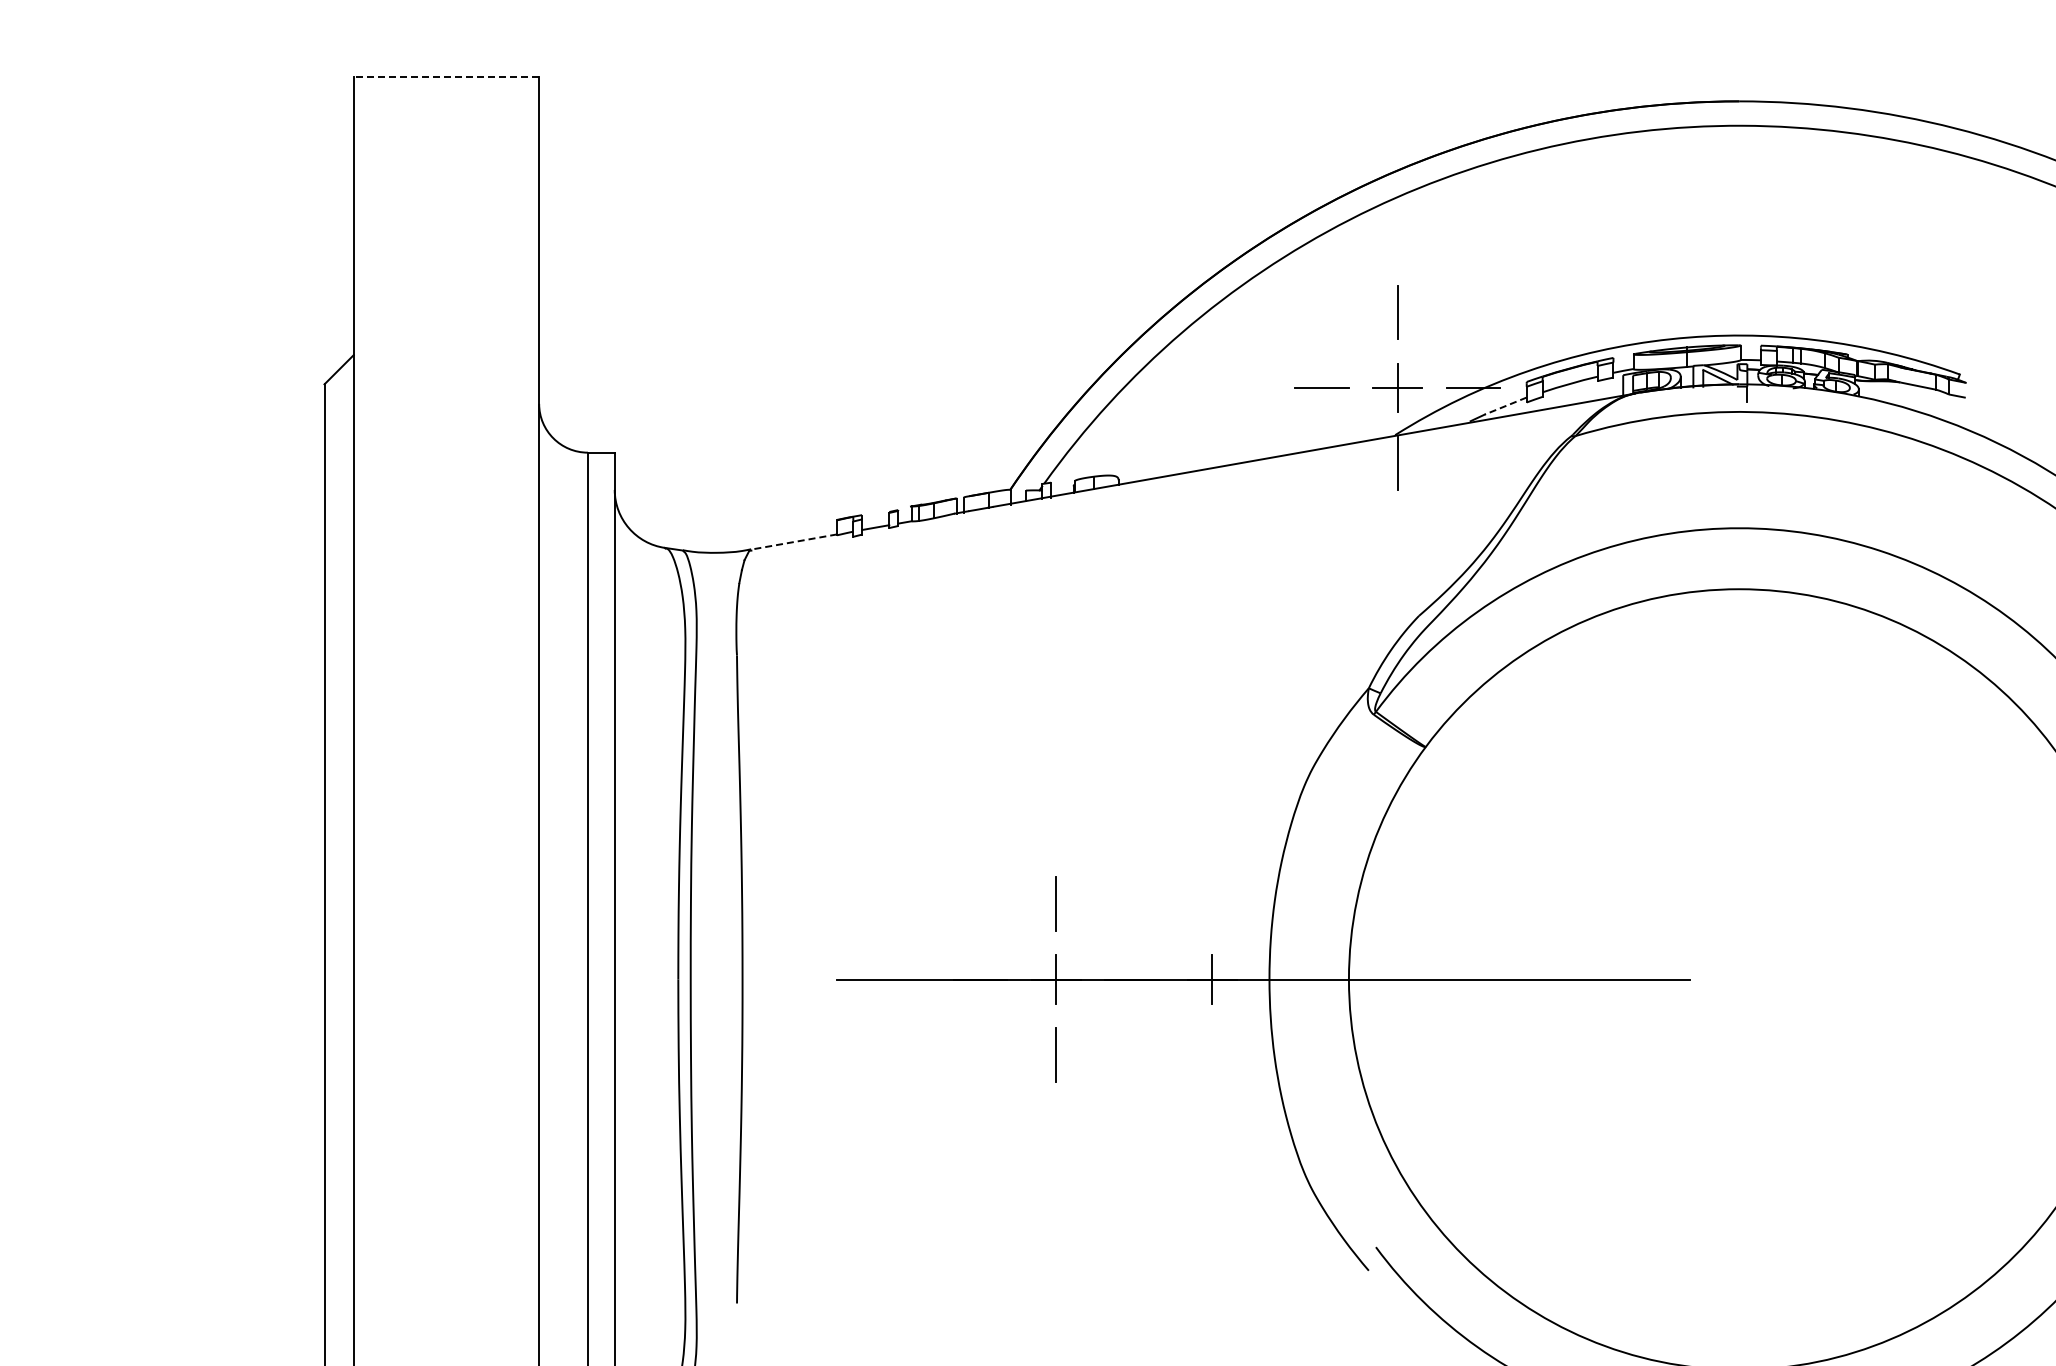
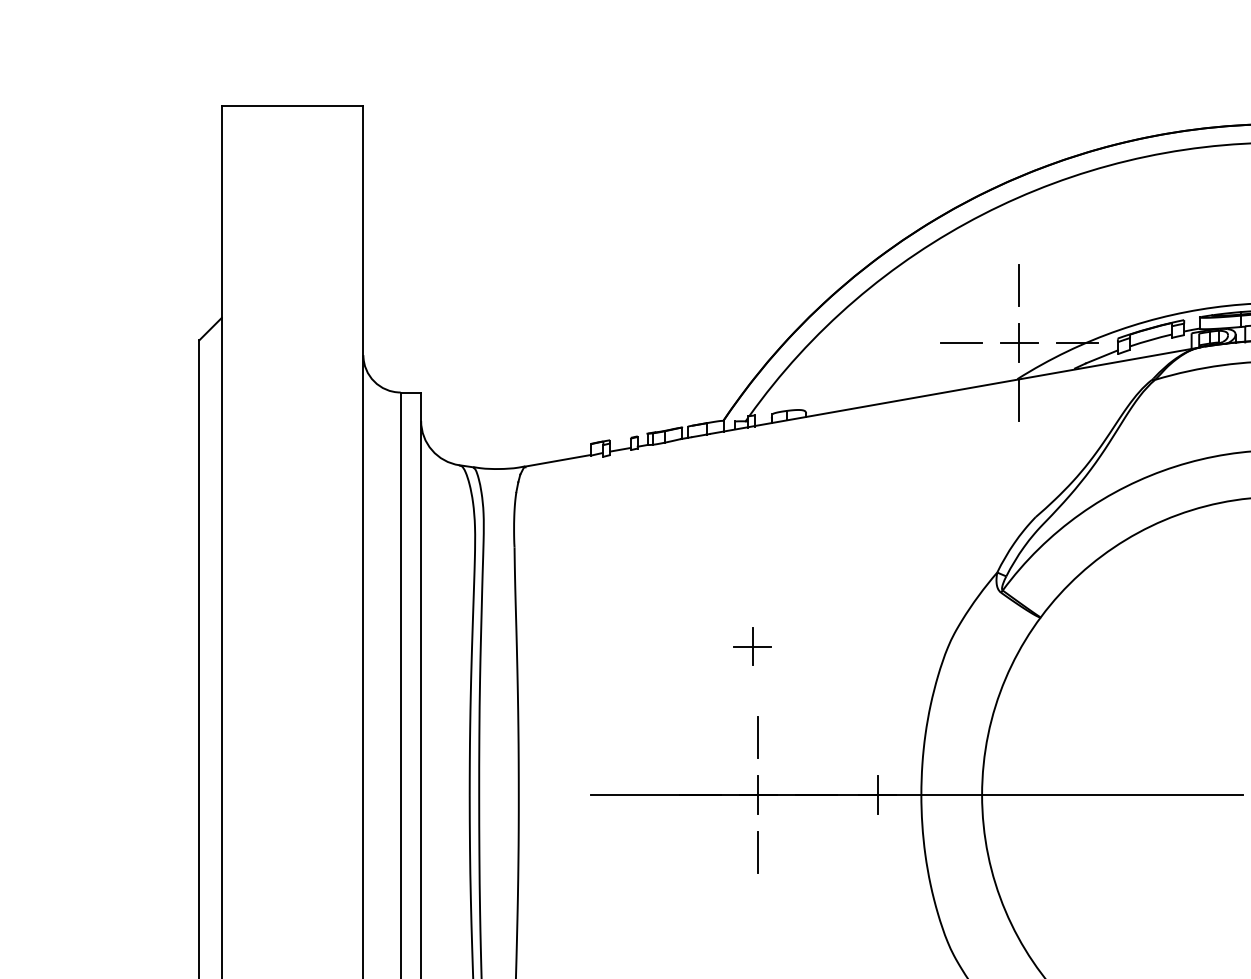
line: (446, 77) -> (292, 105), dashed -> solid
line: (1505, 406) -> (1101, 357), dashed -> solid
line: (794, 542) -> (558, 461), dashed -> solid
part: (1048, 785) -> (752, 646), added

